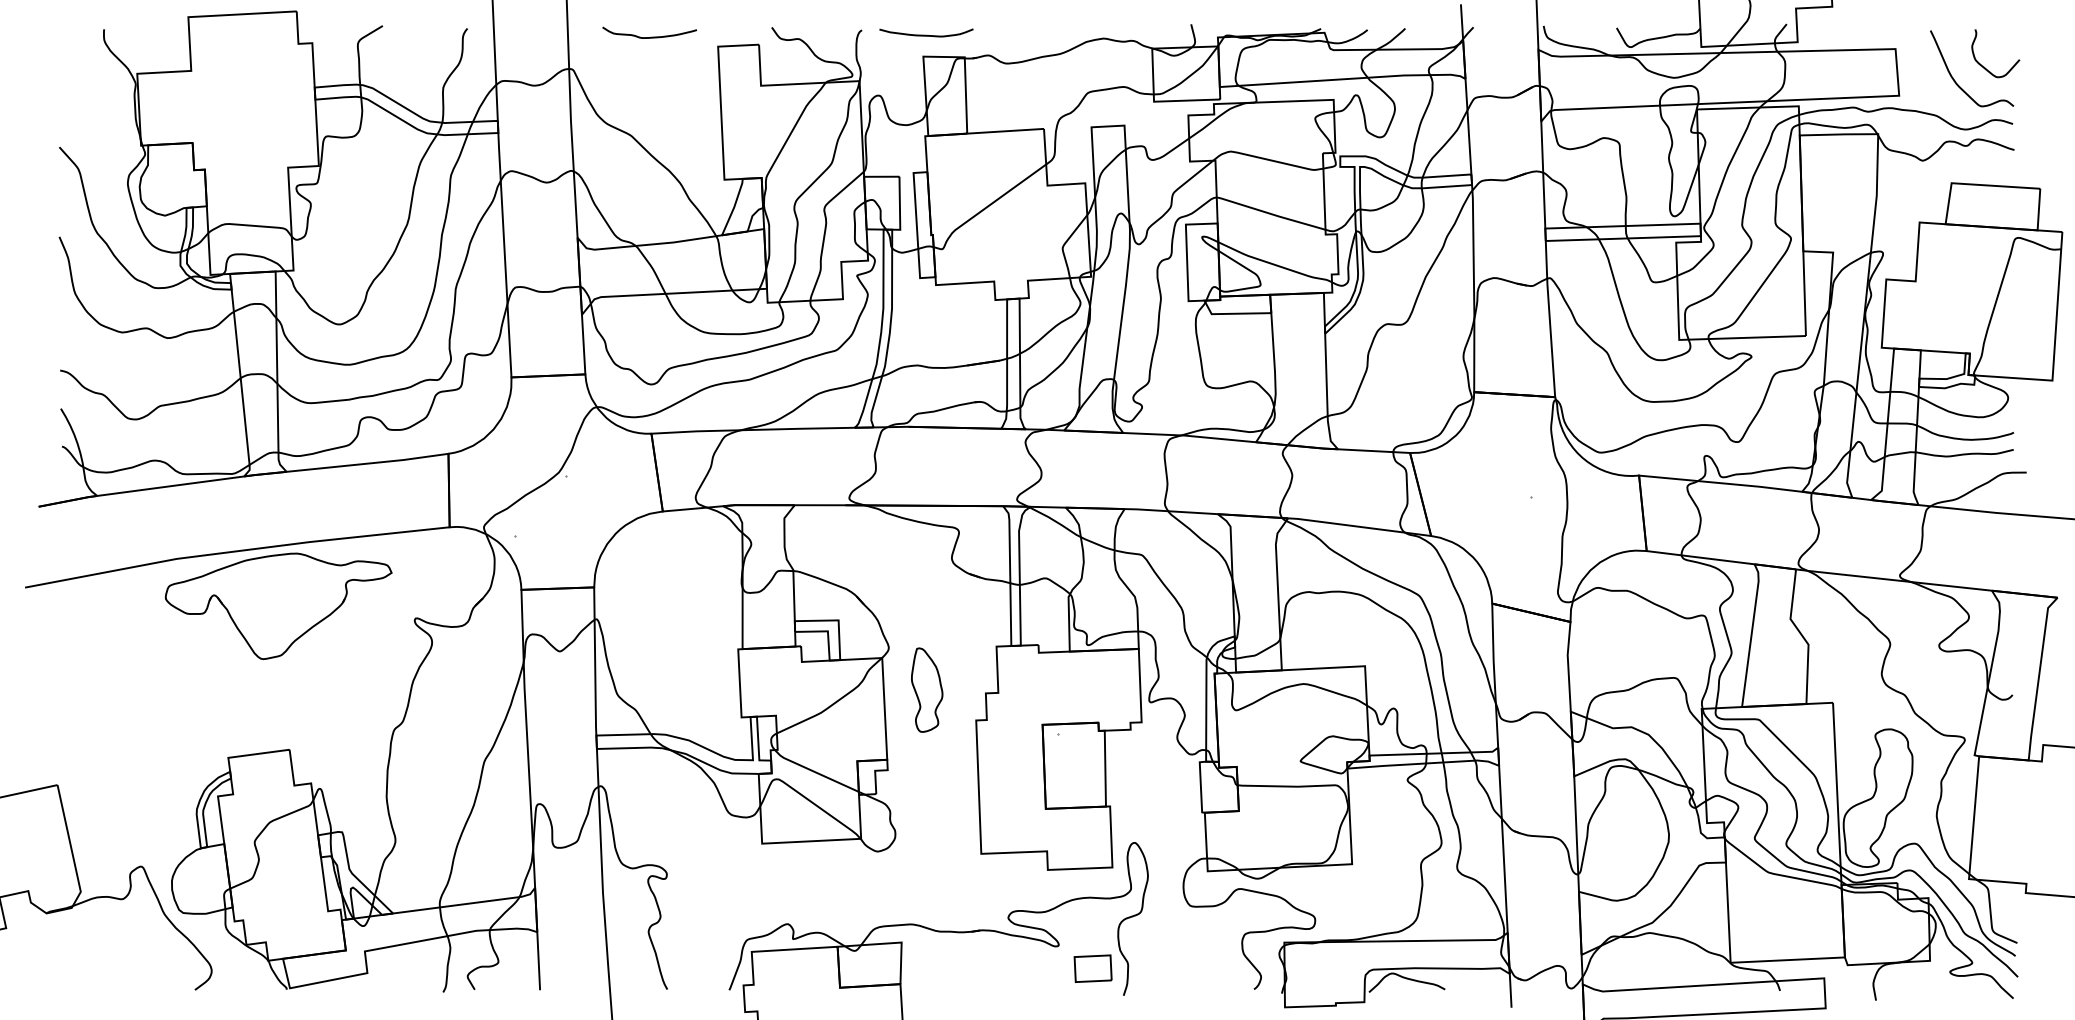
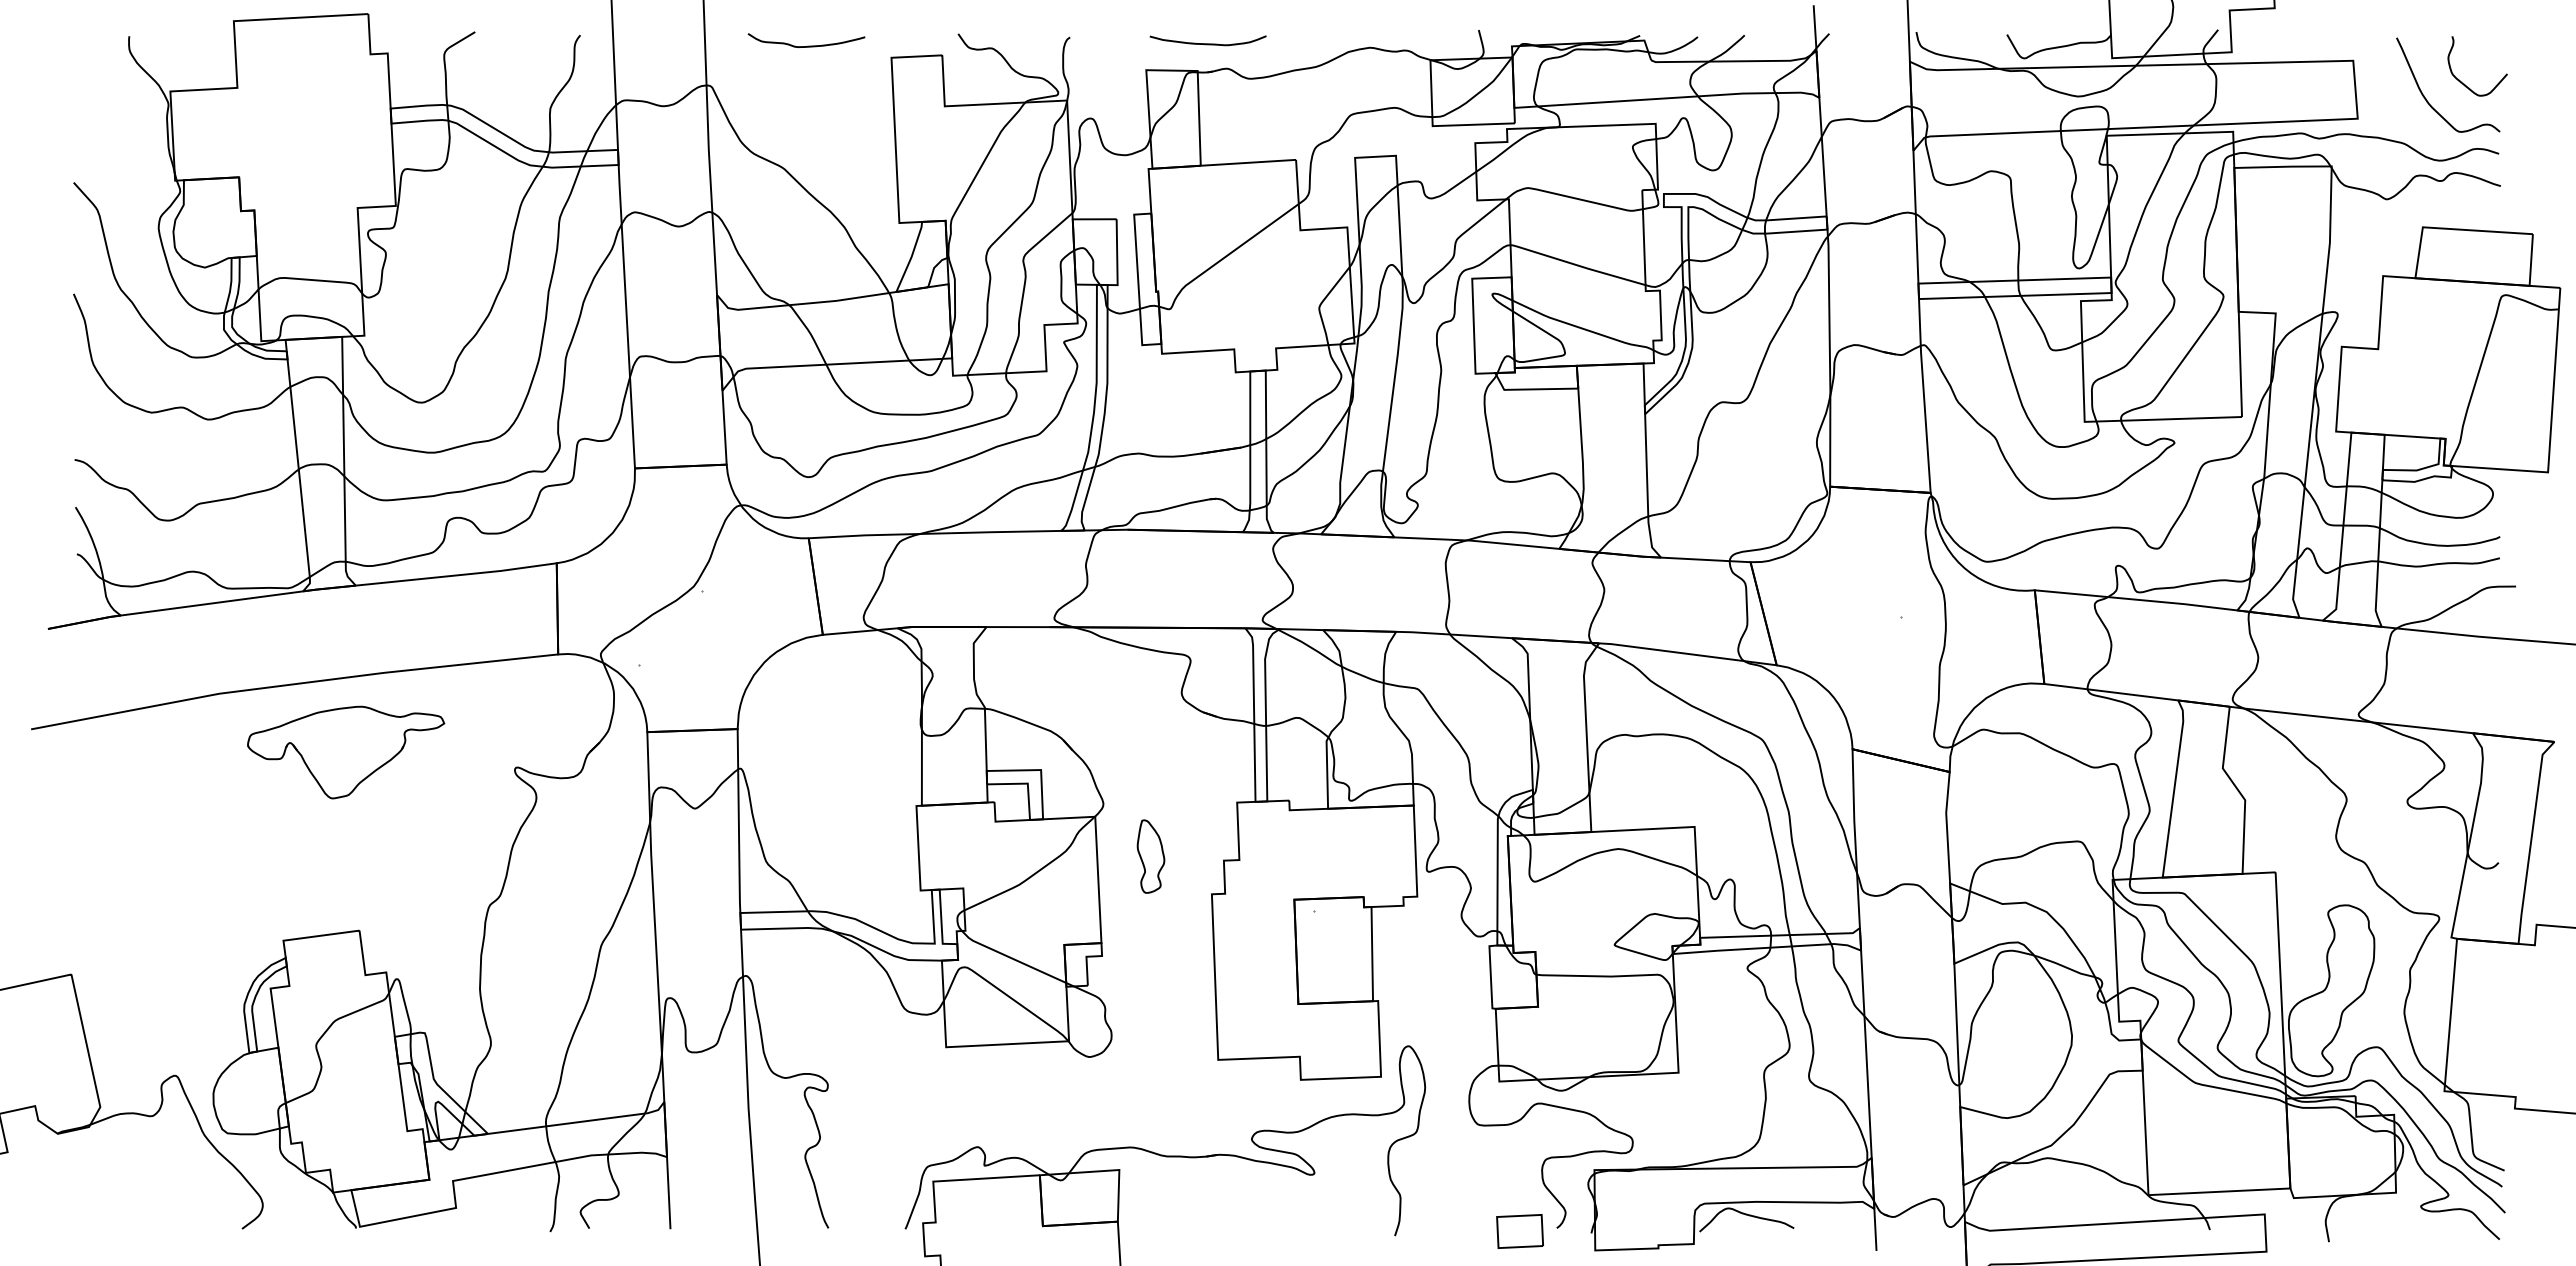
curve: (925, 35) -> (1207, 43), moved
part: (279, 606) -> (346, 752), size x0.7
part: (926, 690) -> (1150, 856), size x0.7
part: (1092, 968) -> (1519, 1231), moved

